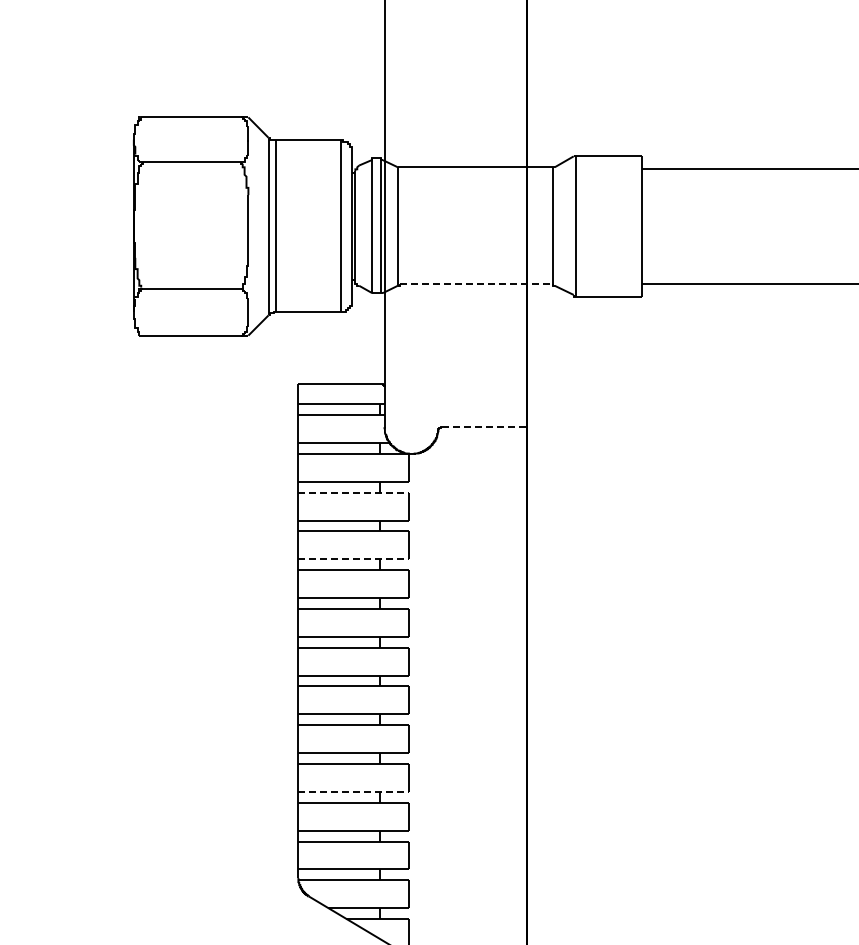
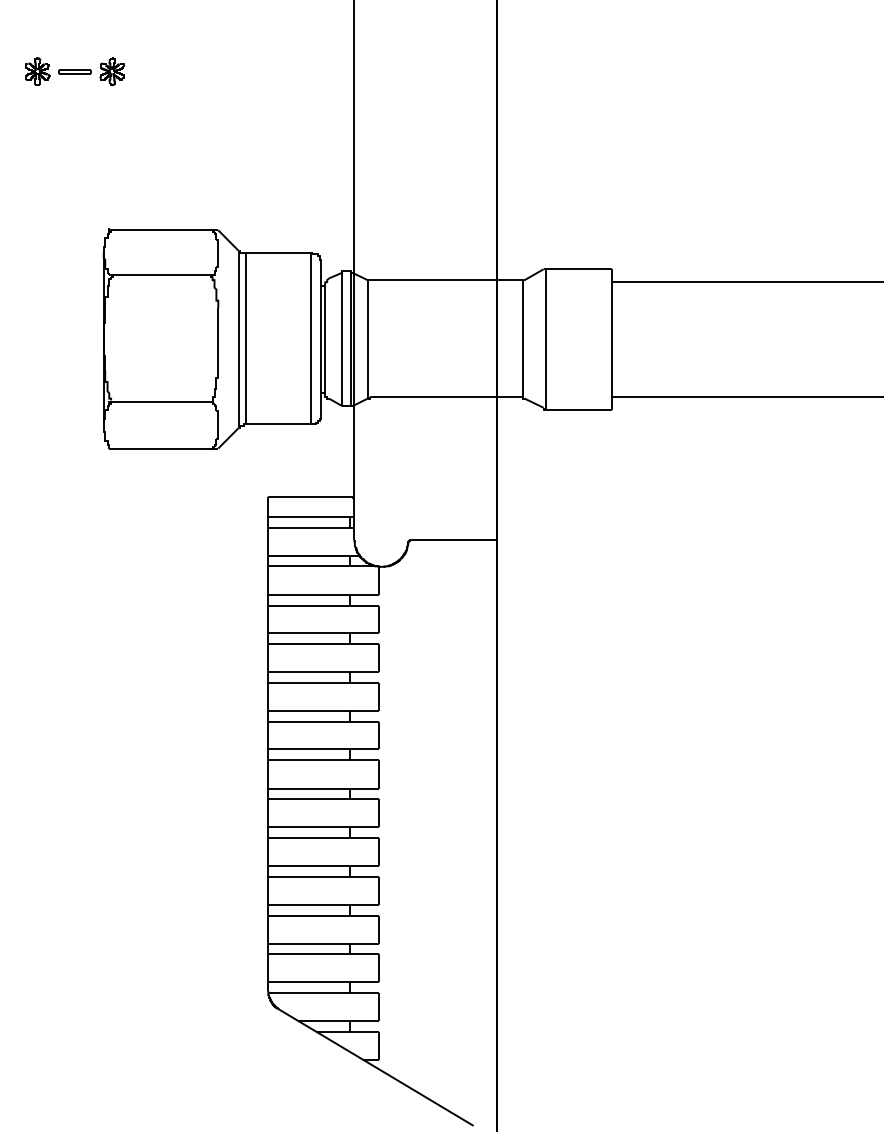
line: (476, 283) -> (446, 396), dashed -> solid
line: (484, 427) -> (454, 540), dashed -> solid
line: (354, 492) -> (324, 605), dashed -> solid
line: (354, 559) -> (324, 672), dashed -> solid
line: (354, 791) -> (324, 904), dashed -> solid

